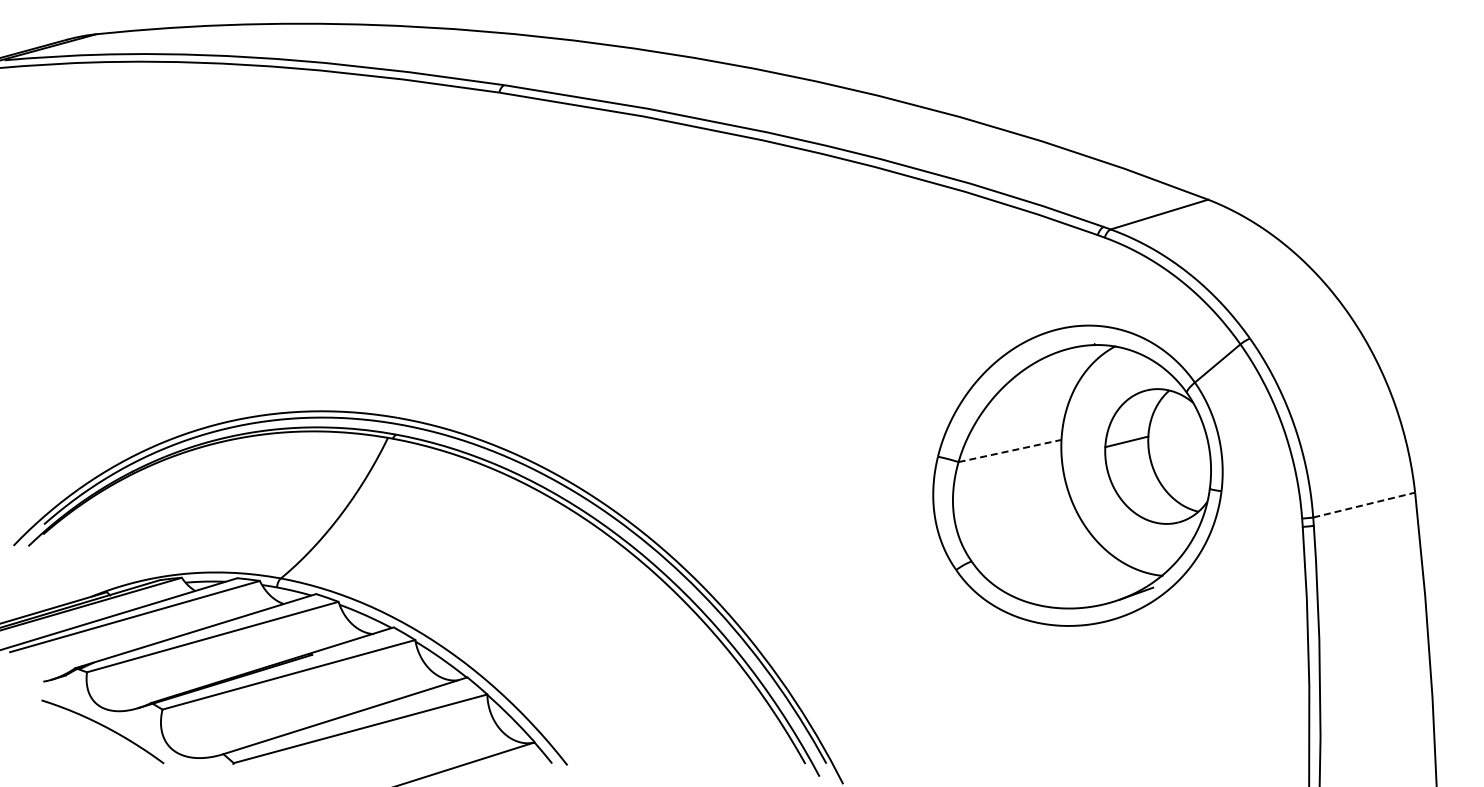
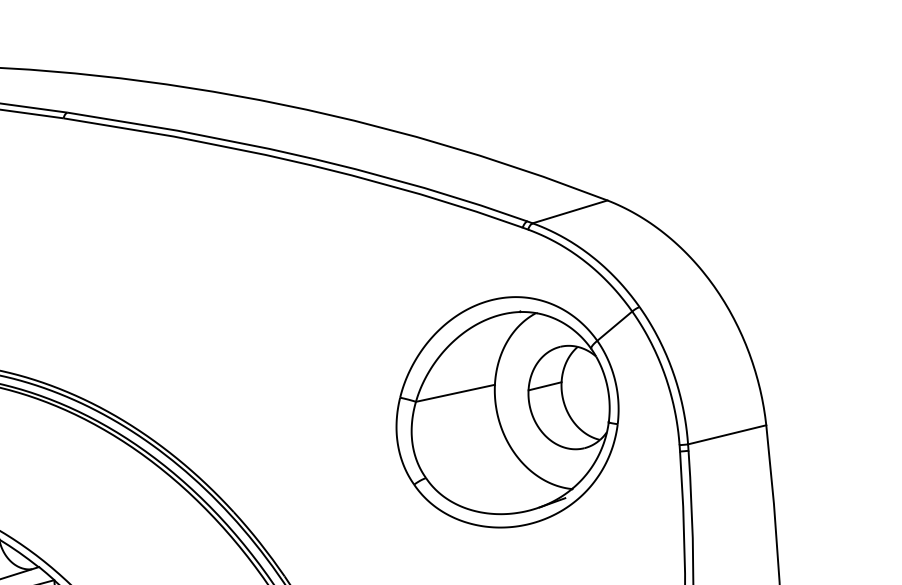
line: (1010, 451) -> (455, 393), dashed -> solid
line: (1364, 504) -> (727, 434), dashed -> solid

